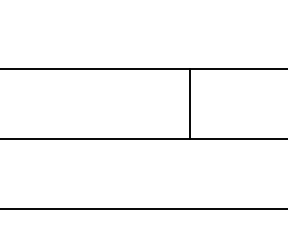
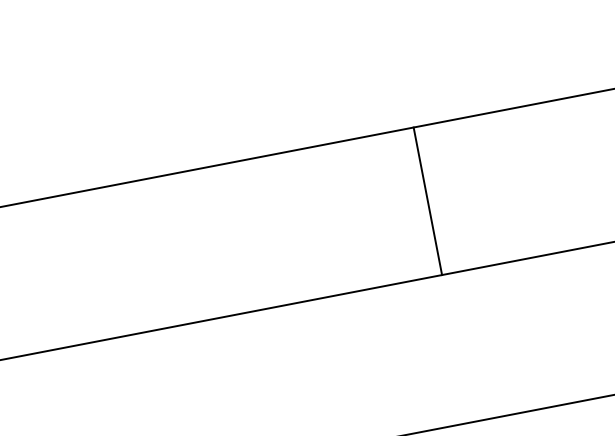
line: (189, 103) -> (427, 201), moved

